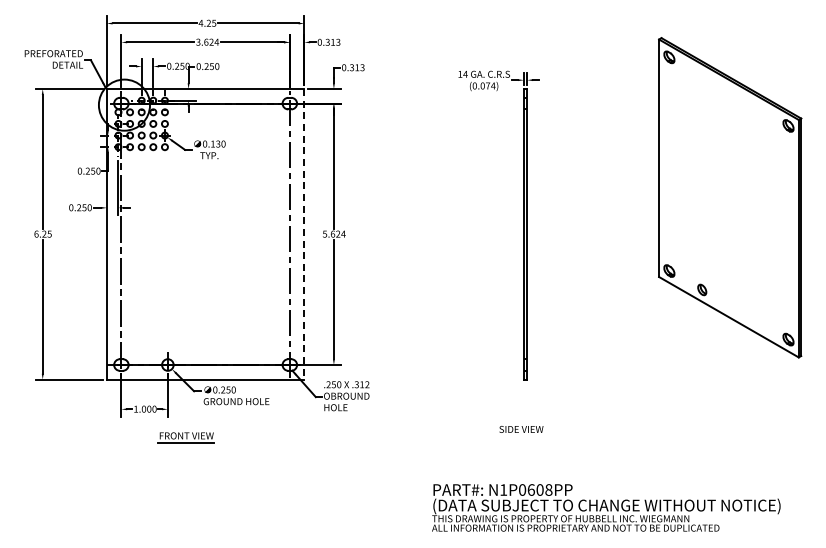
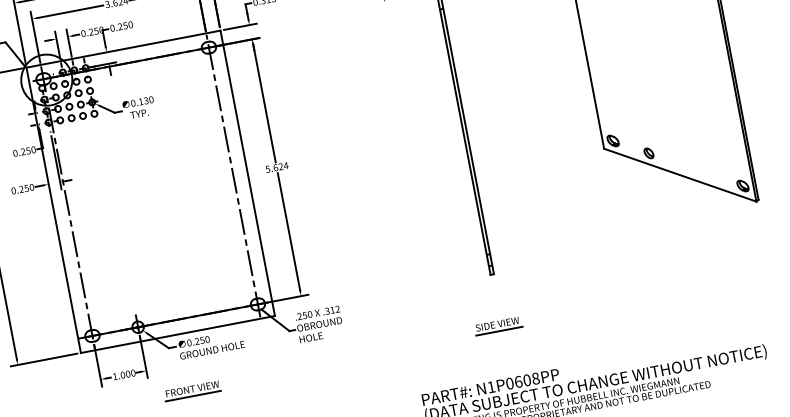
line: (304, 234) -> (247, 173), dashed -> solid
line: (521, 436) -> (498, 331), added
part: (185, 437) -> (191, 390), moved

